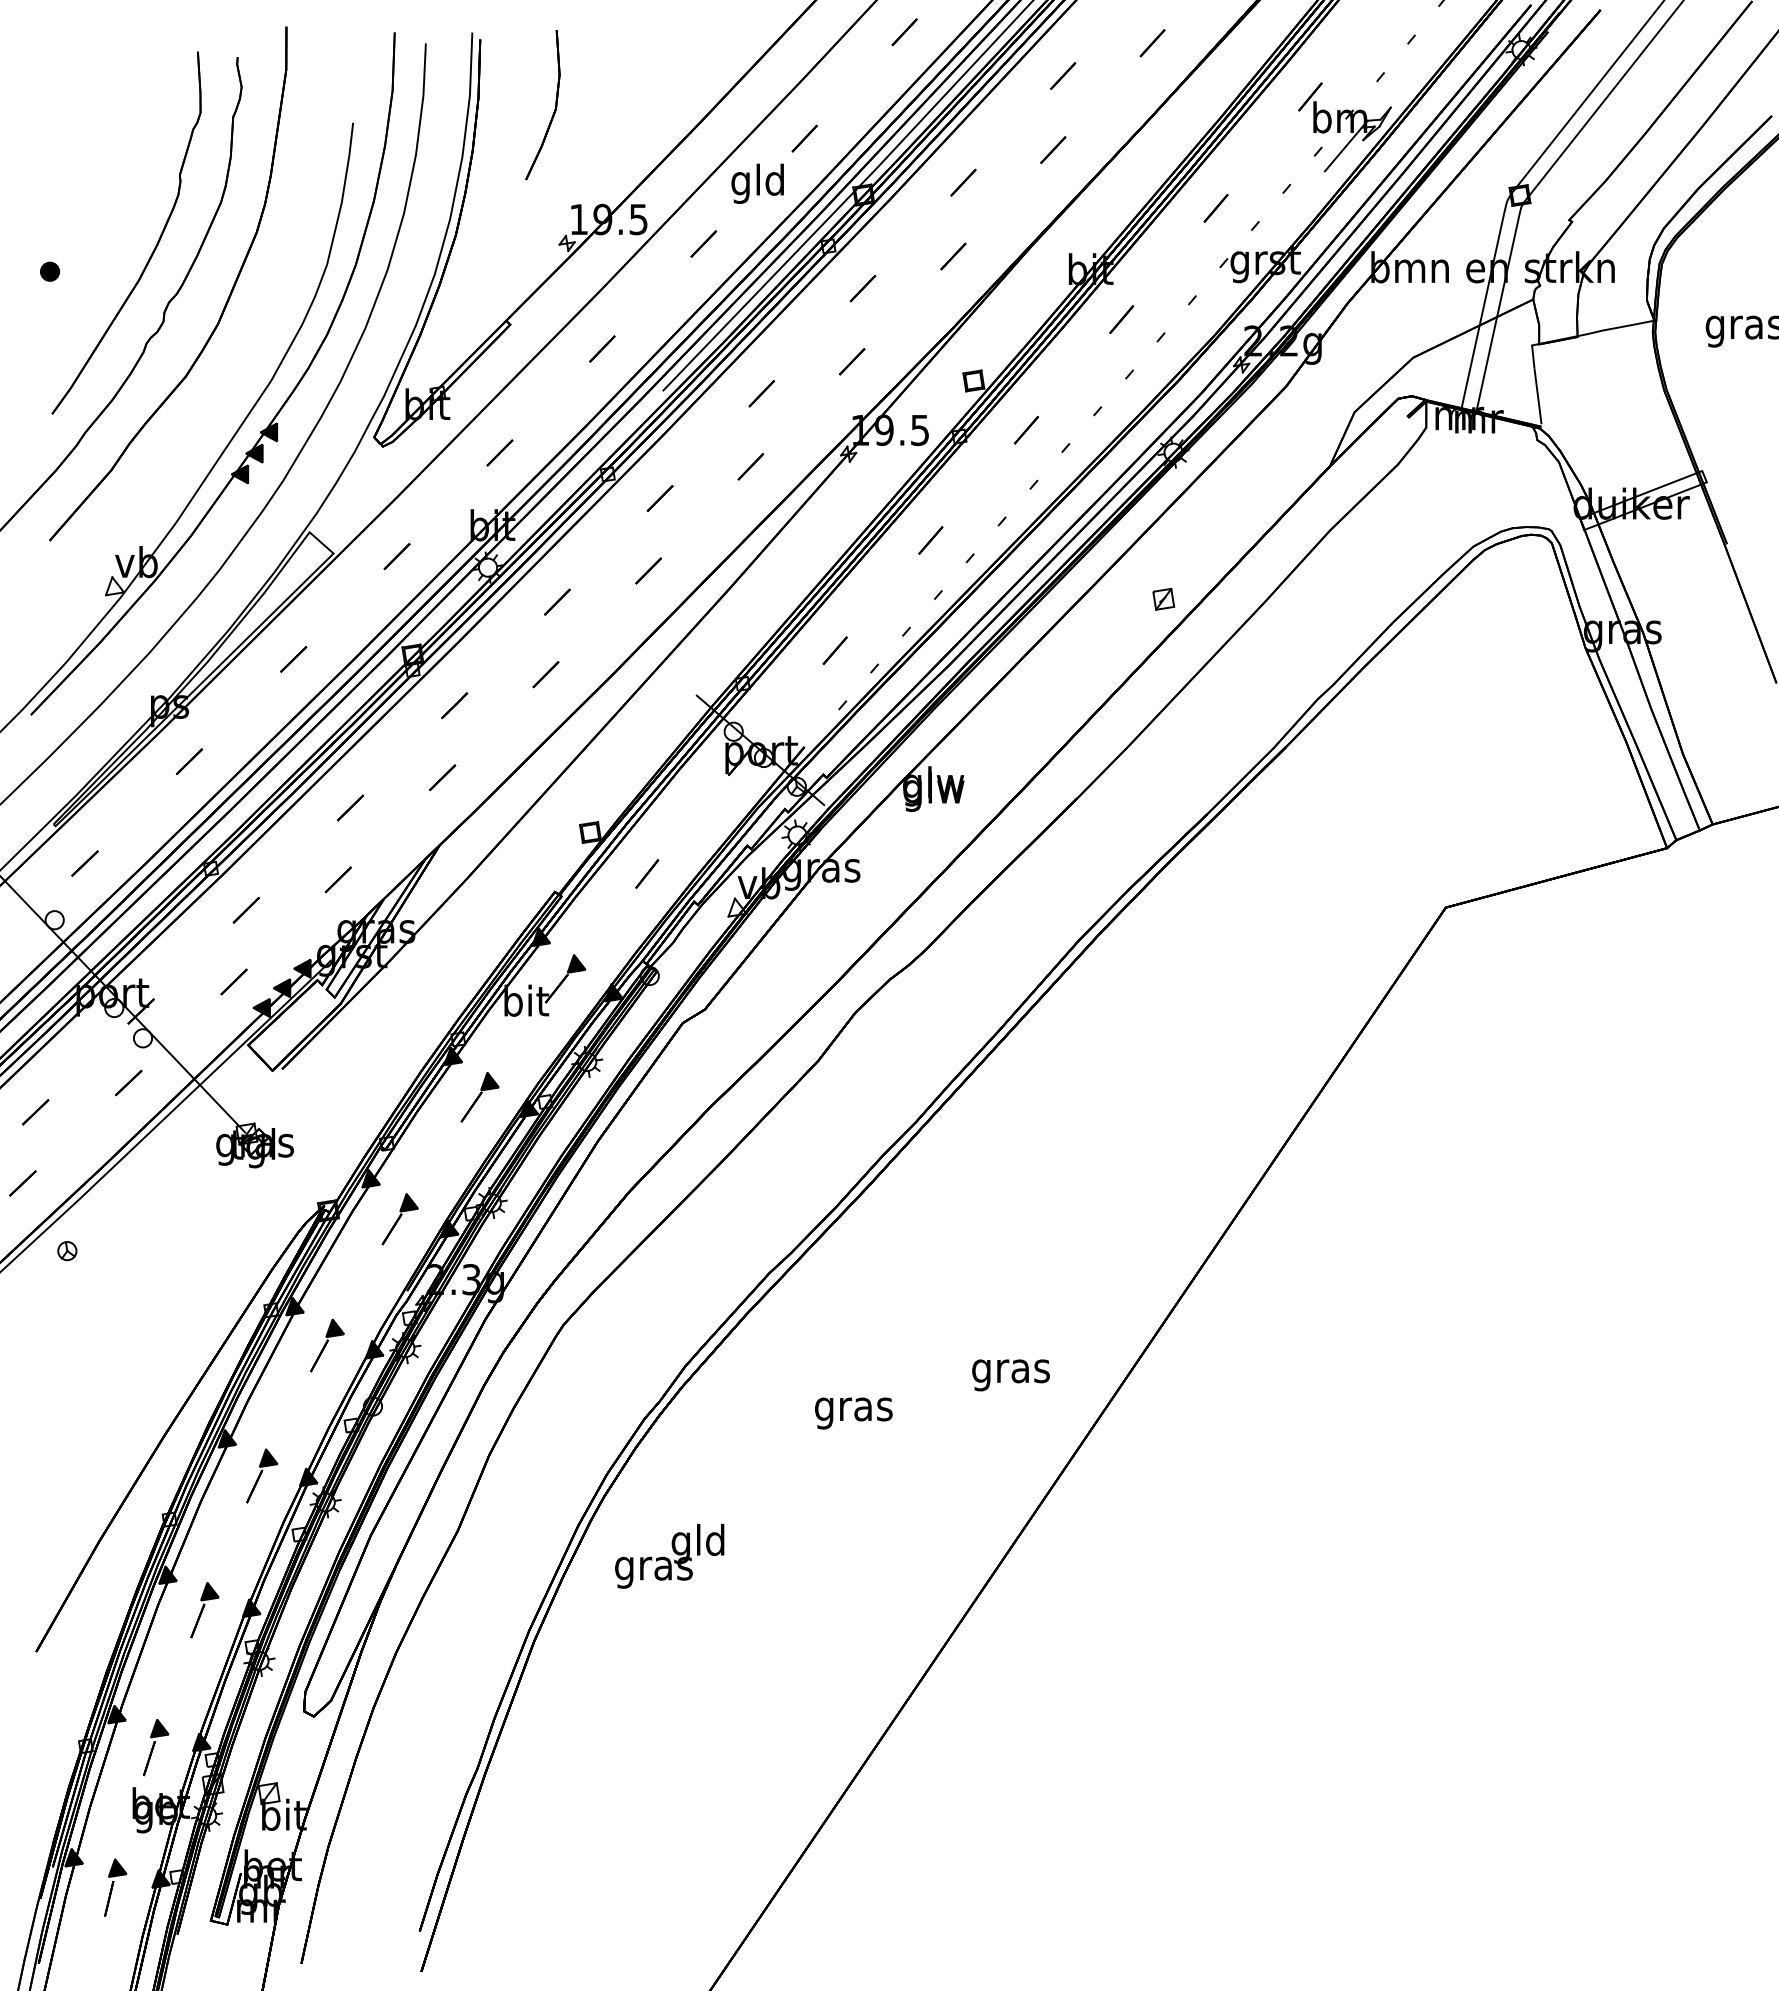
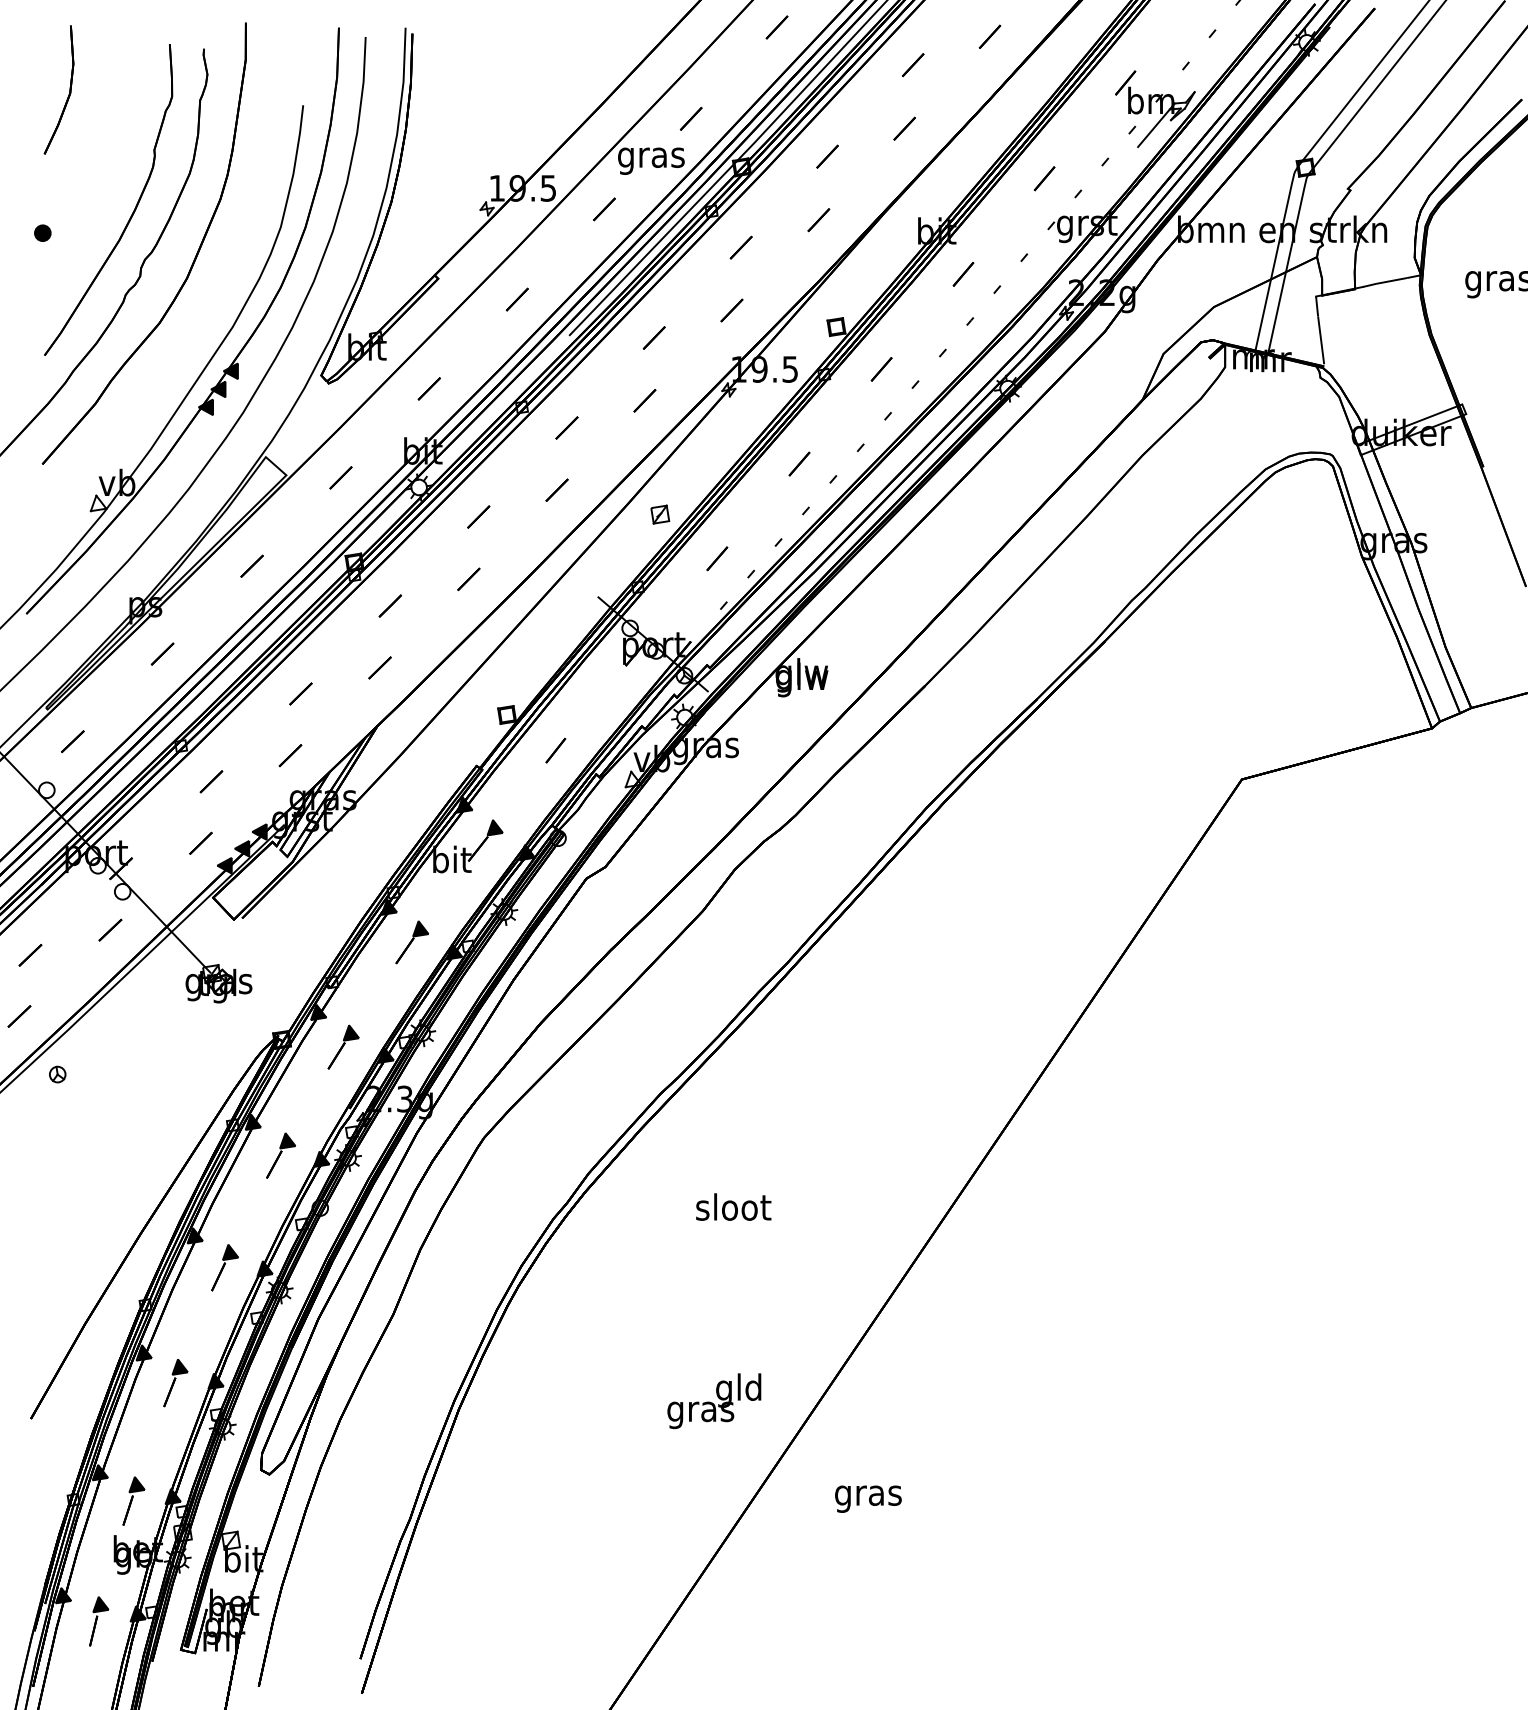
part: (553, 111) -> (68, 95), moved
text: (758, 183) -> (651, 157), gld -> gras
part: (1163, 598) -> (660, 513), moved
text: (1010, 1375) -> (867, 1499), moved
text: (854, 1409) -> (733, 1210), gras -> sloot
text: (669, 1555) -> (714, 1400), moved

